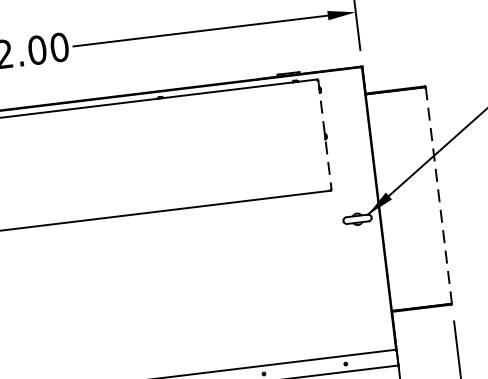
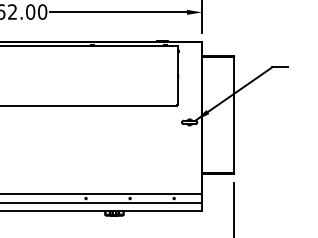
line: (324, 136) -> (177, 76), dashed -> solid
line: (439, 196) -> (234, 115), dashed -> solid

